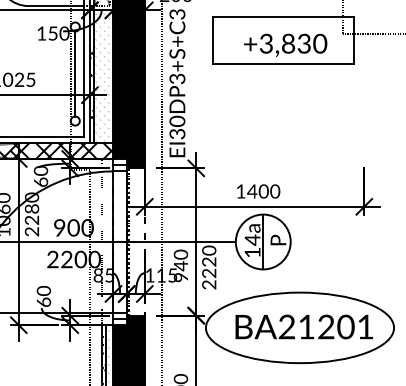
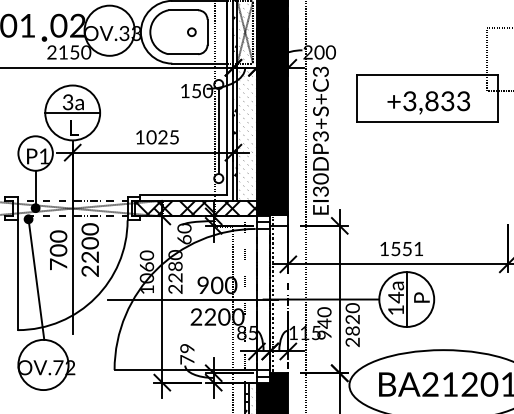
text: (320, 42) -> (463, 100), +3,830 -> +3,833
fill: (136, 162) -> (279, 220), removed
text: (263, 190) -> (406, 248), 1400 -> 1551
text: (210, 272) -> (353, 330), 2220 -> 2820
text: (44, 295) -> (187, 353), 60 -> 79

